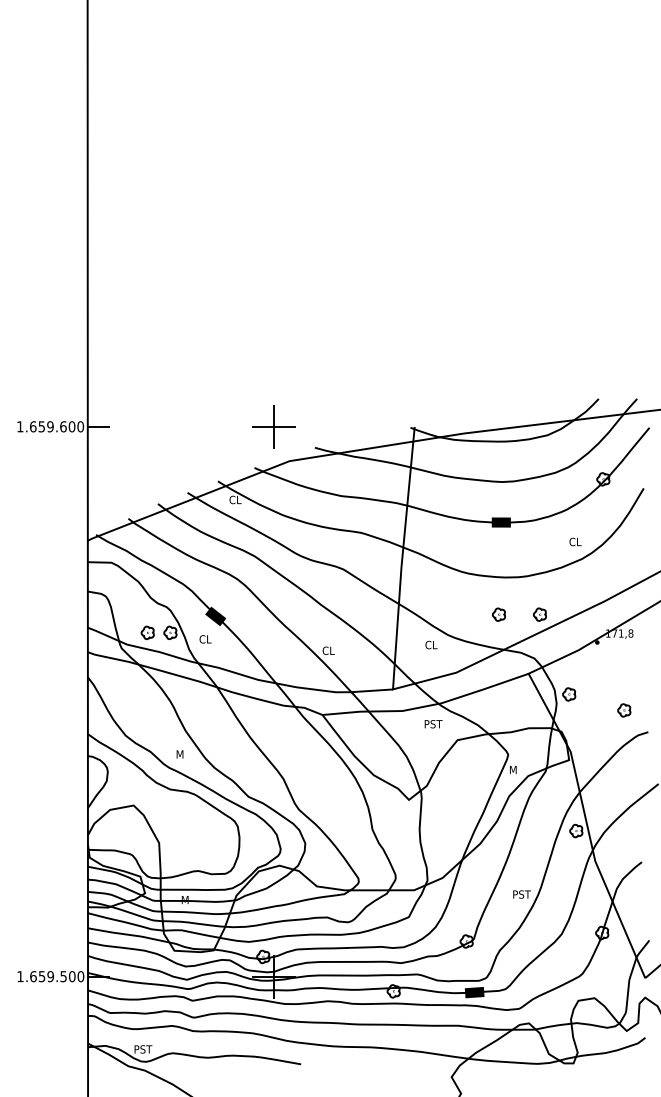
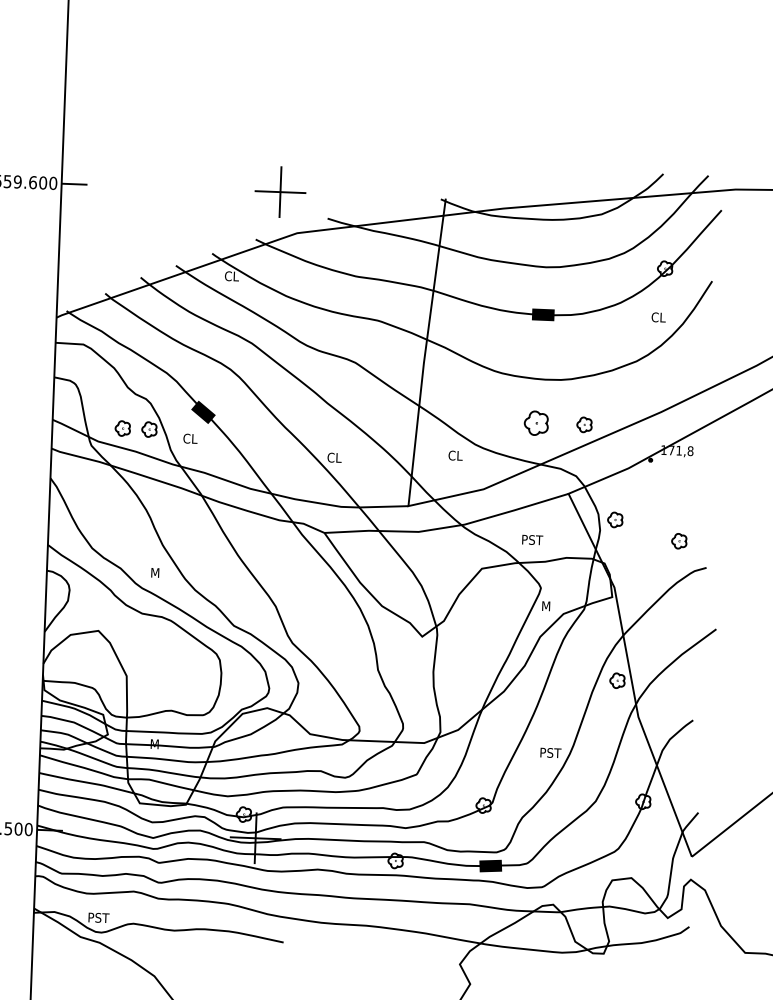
text: (575, 541) -> (658, 316), moved
part: (498, 614) -> (535, 422), size x1.6
text: (433, 724) -> (532, 540), moved

